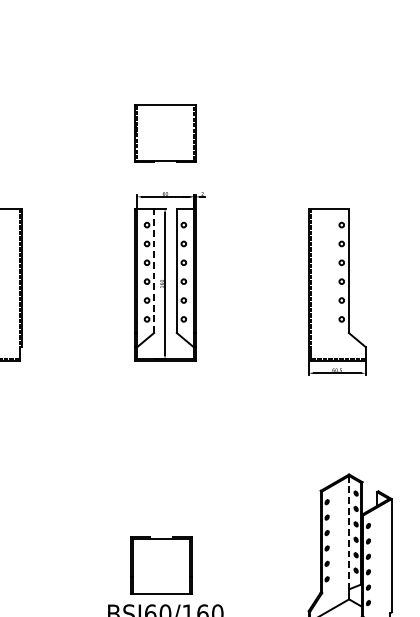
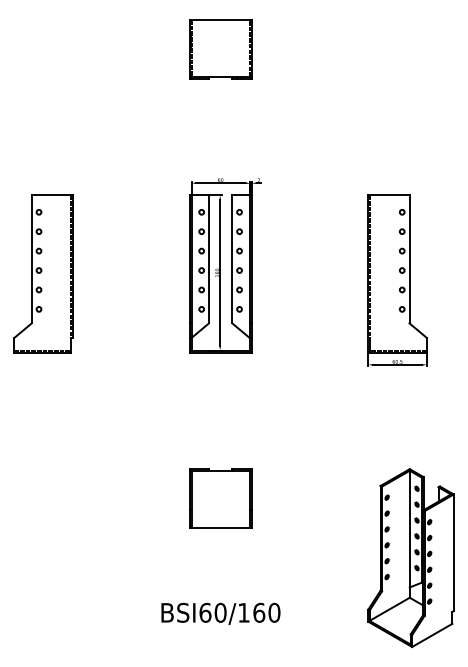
part: (165, 134) -> (220, 49), moved
line: (153, 270) -> (208, 259), dashed -> solid
line: (348, 532) -> (409, 528), dashed -> solid
part: (161, 565) -> (220, 498), moved

